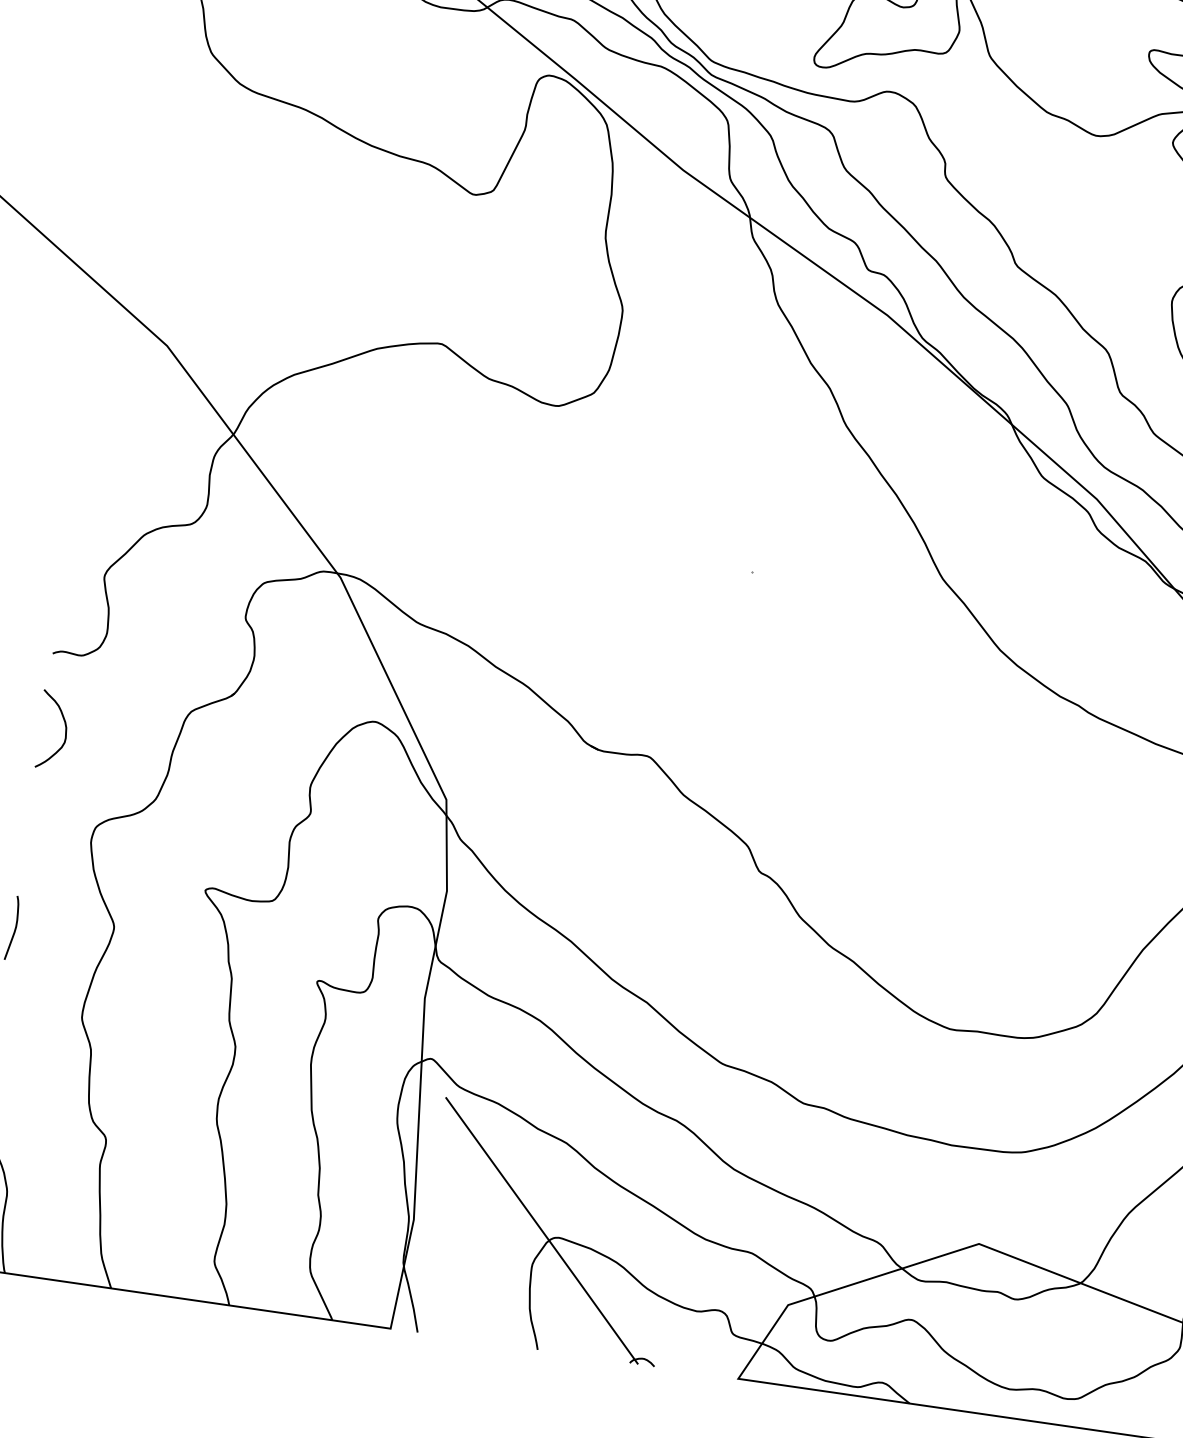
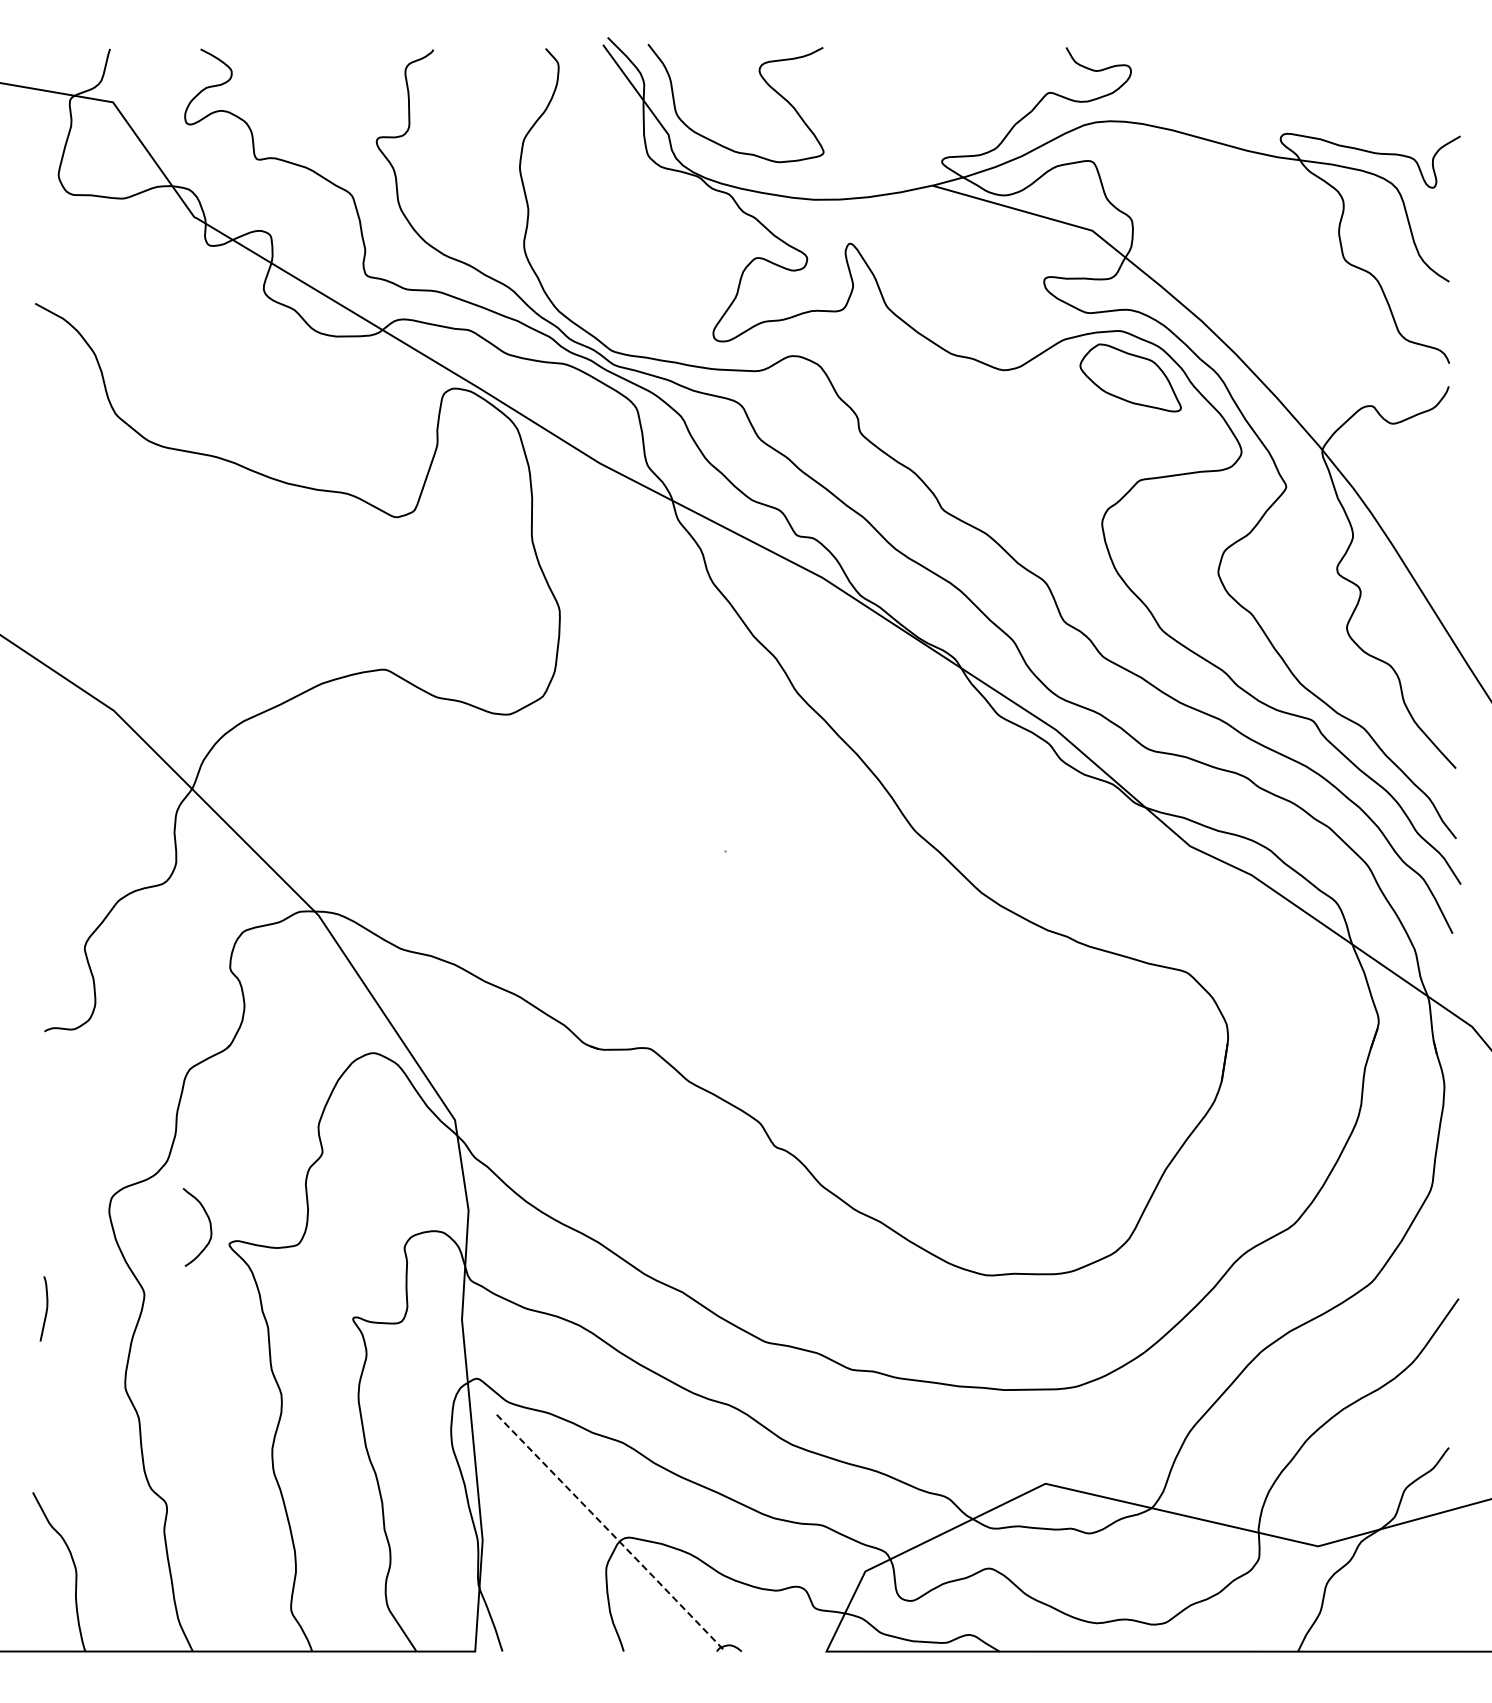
curve: (64, 730) -> (209, 1225), moved
line: (543, 1231) -> (612, 1533), solid -> dashed

